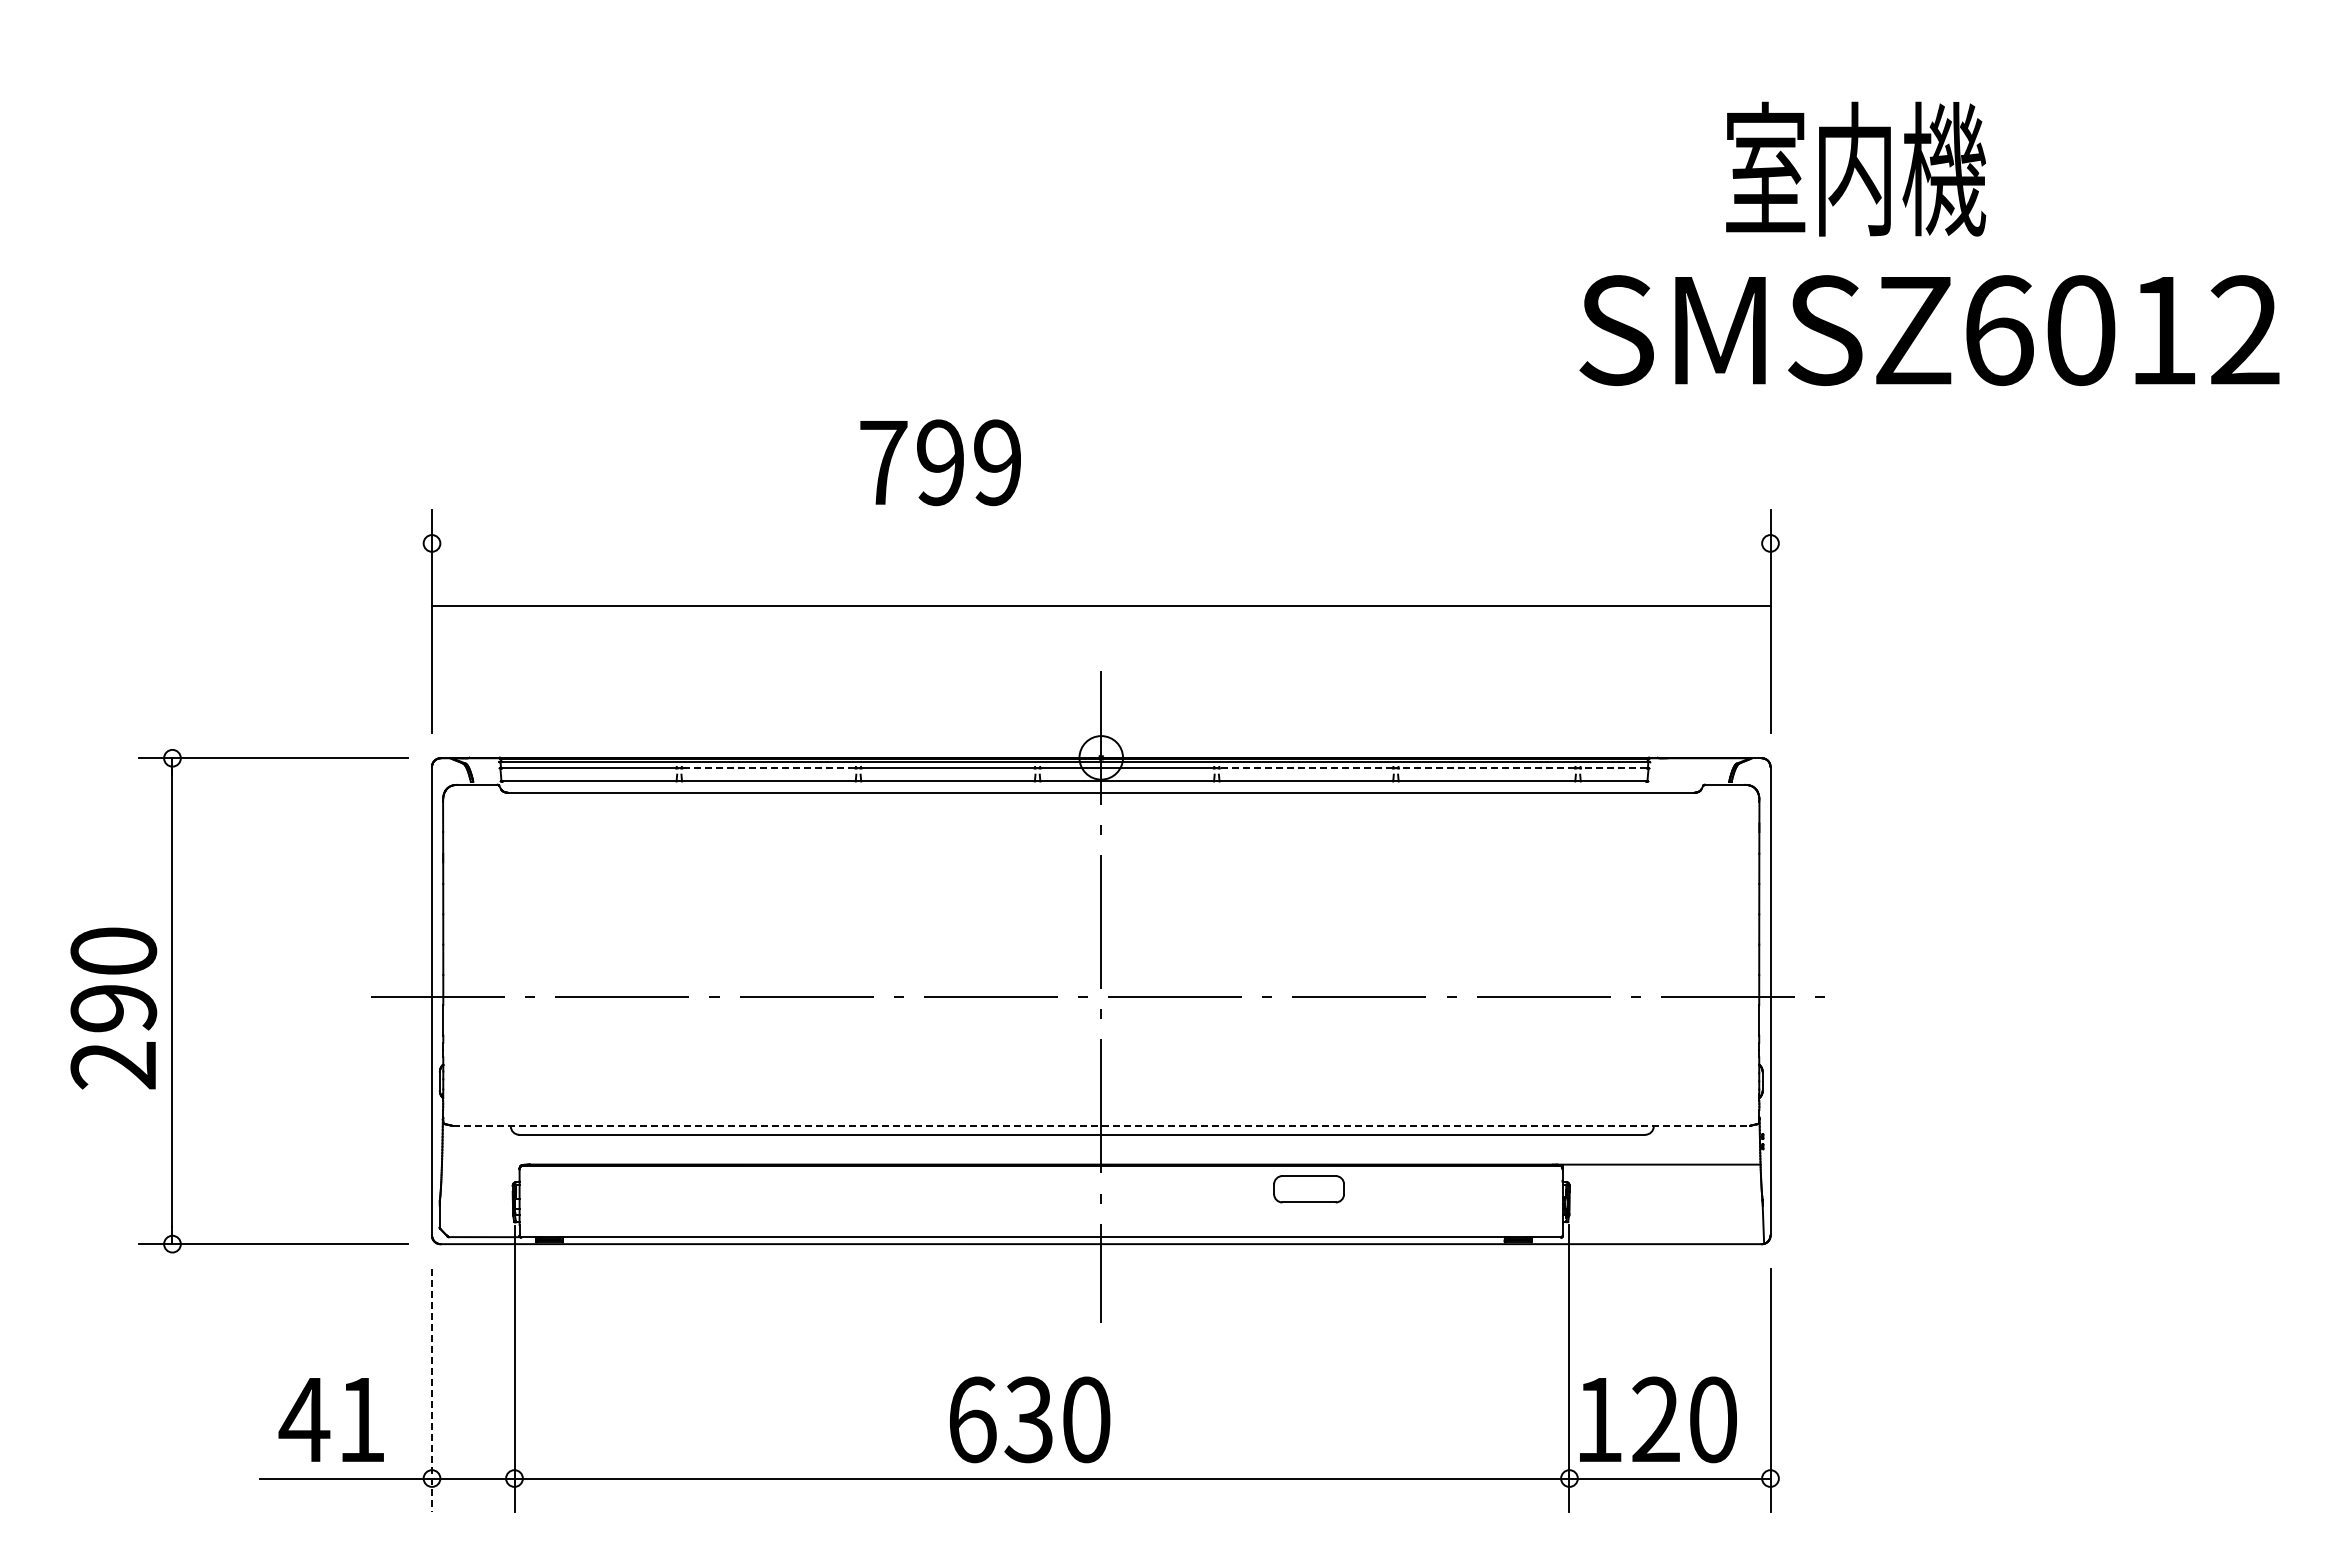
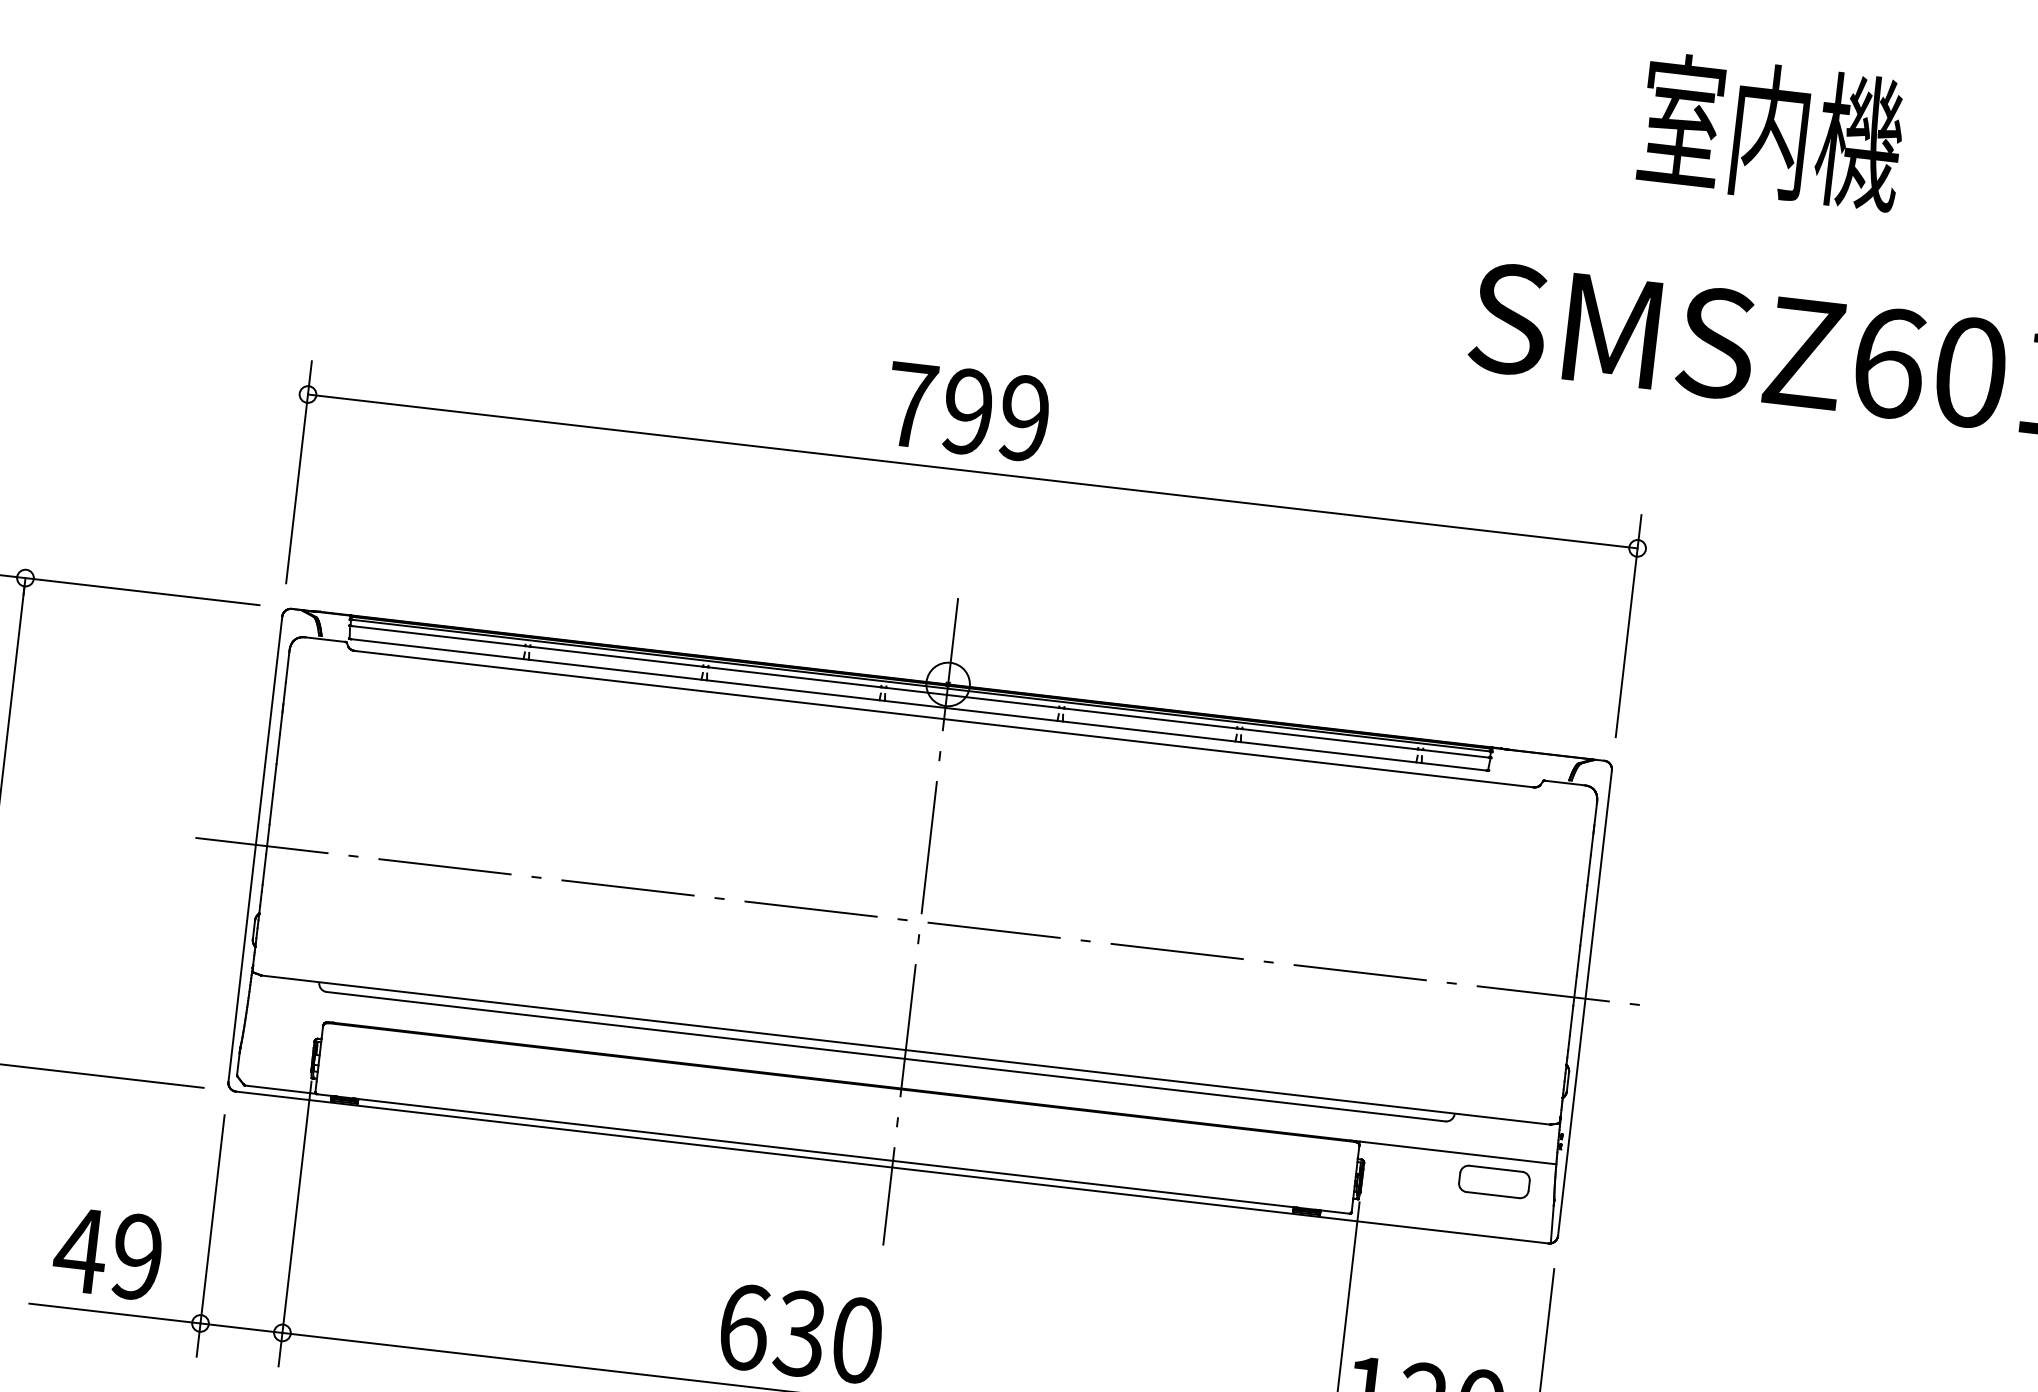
text: (1856, 168) -> (1772, 131), moved
text: (940, 462) -> (967, 411), moved
line: (1101, 606) -> (973, 471), moved
line: (768, 768) -> (616, 656), dashed -> solid
line: (1305, 768) -> (1149, 718), dashed -> solid
line: (1486, 768) -> (1329, 739), dashed -> solid
line: (1613, 768) -> (1455, 753), dashed -> solid
line: (1101, 1125) -> (906, 1049), dashed -> solid
part: (1308, 1189) -> (1493, 1182), moved
line: (432, 1390) -> (211, 1236), dashed -> solid
text: (361, 1419) -> (137, 1256), 41 -> 49

